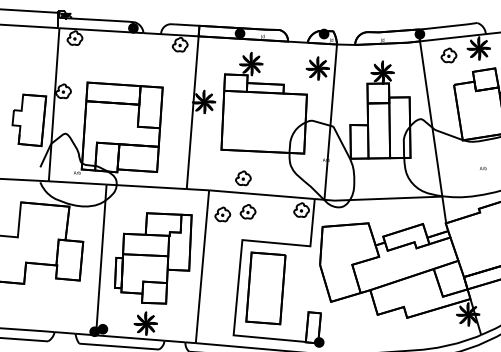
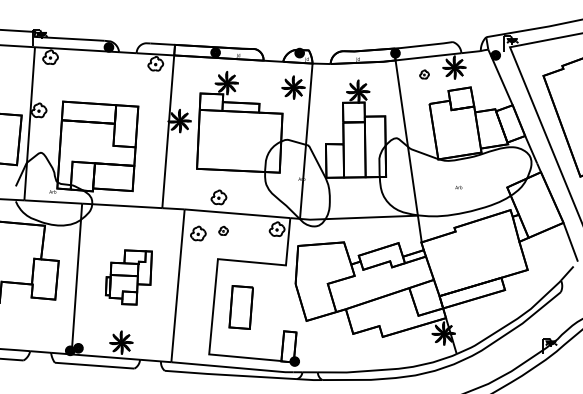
part: (448, 55) -> (424, 74), size x0.6
part: (247, 211) -> (223, 230), size x0.6
part: (152, 258) -> (128, 277), size x0.6
part: (264, 288) -> (240, 307), size x0.6

